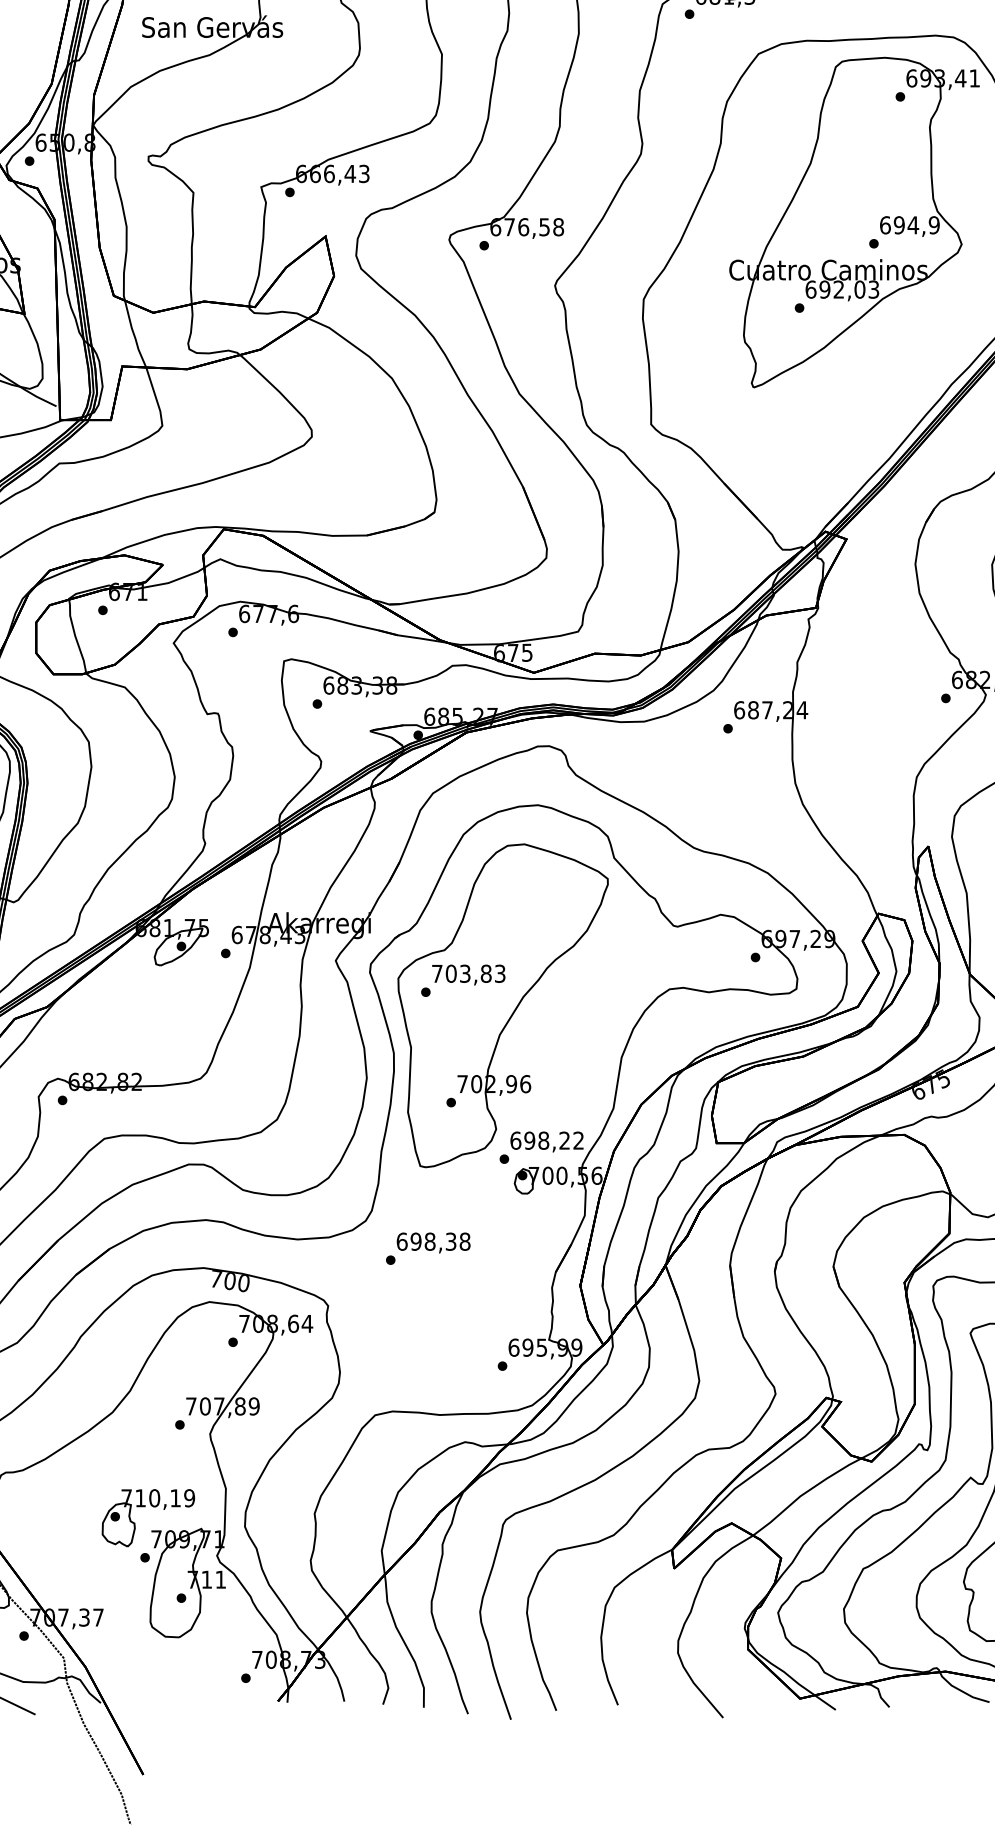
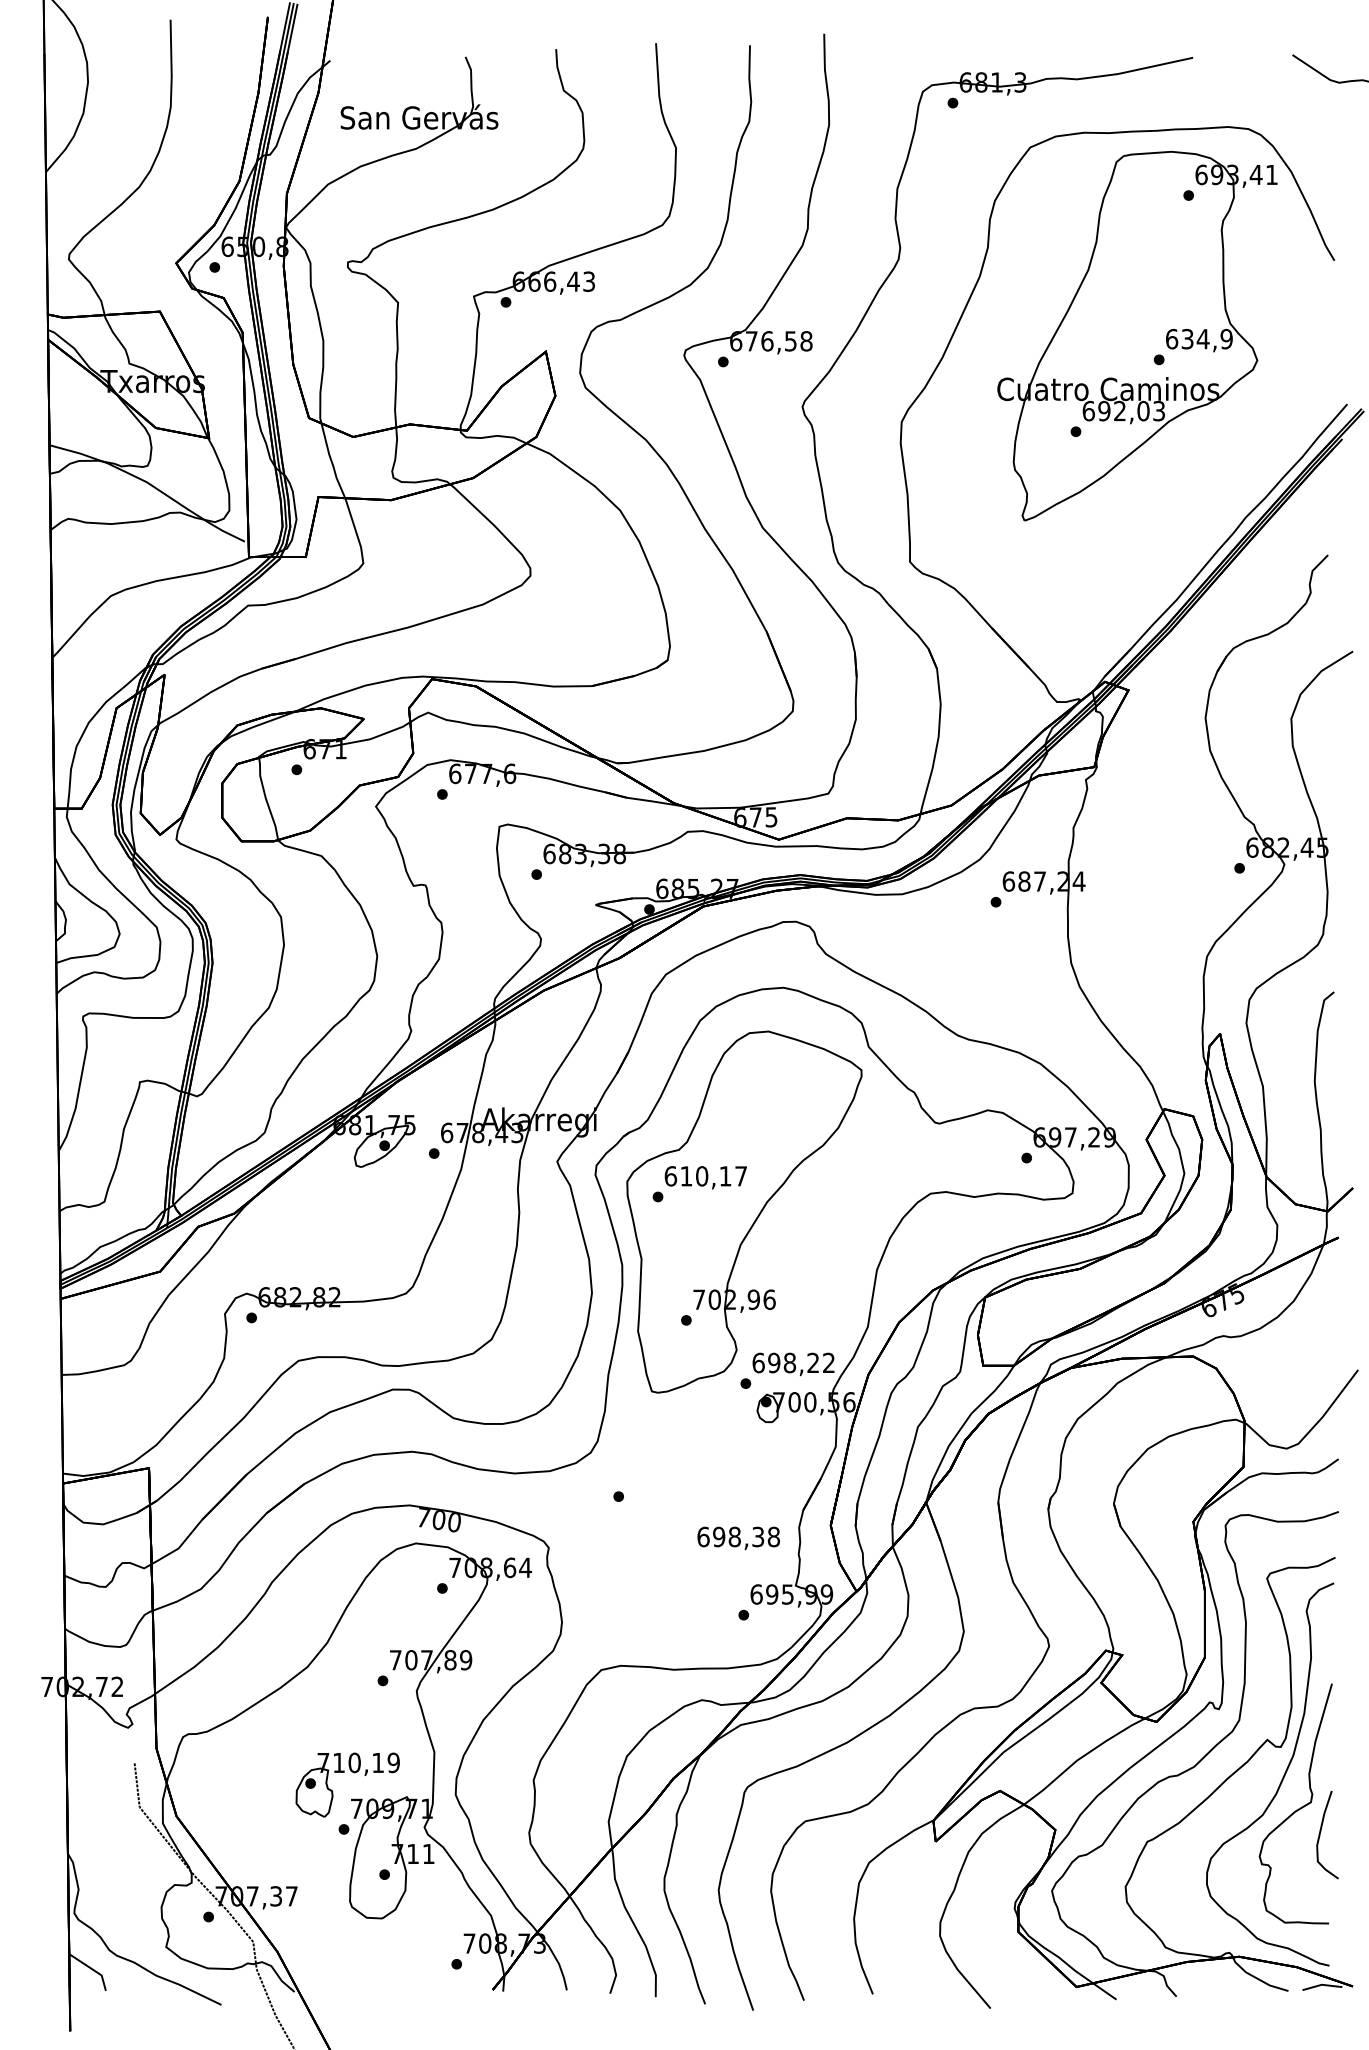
text: (899, 225) -> (1187, 339), 694,9 -> 634,9
text: (468, 973) -> (705, 1176), 703,83 -> 610,17
text: (433, 1243) -> (738, 1538), moved

